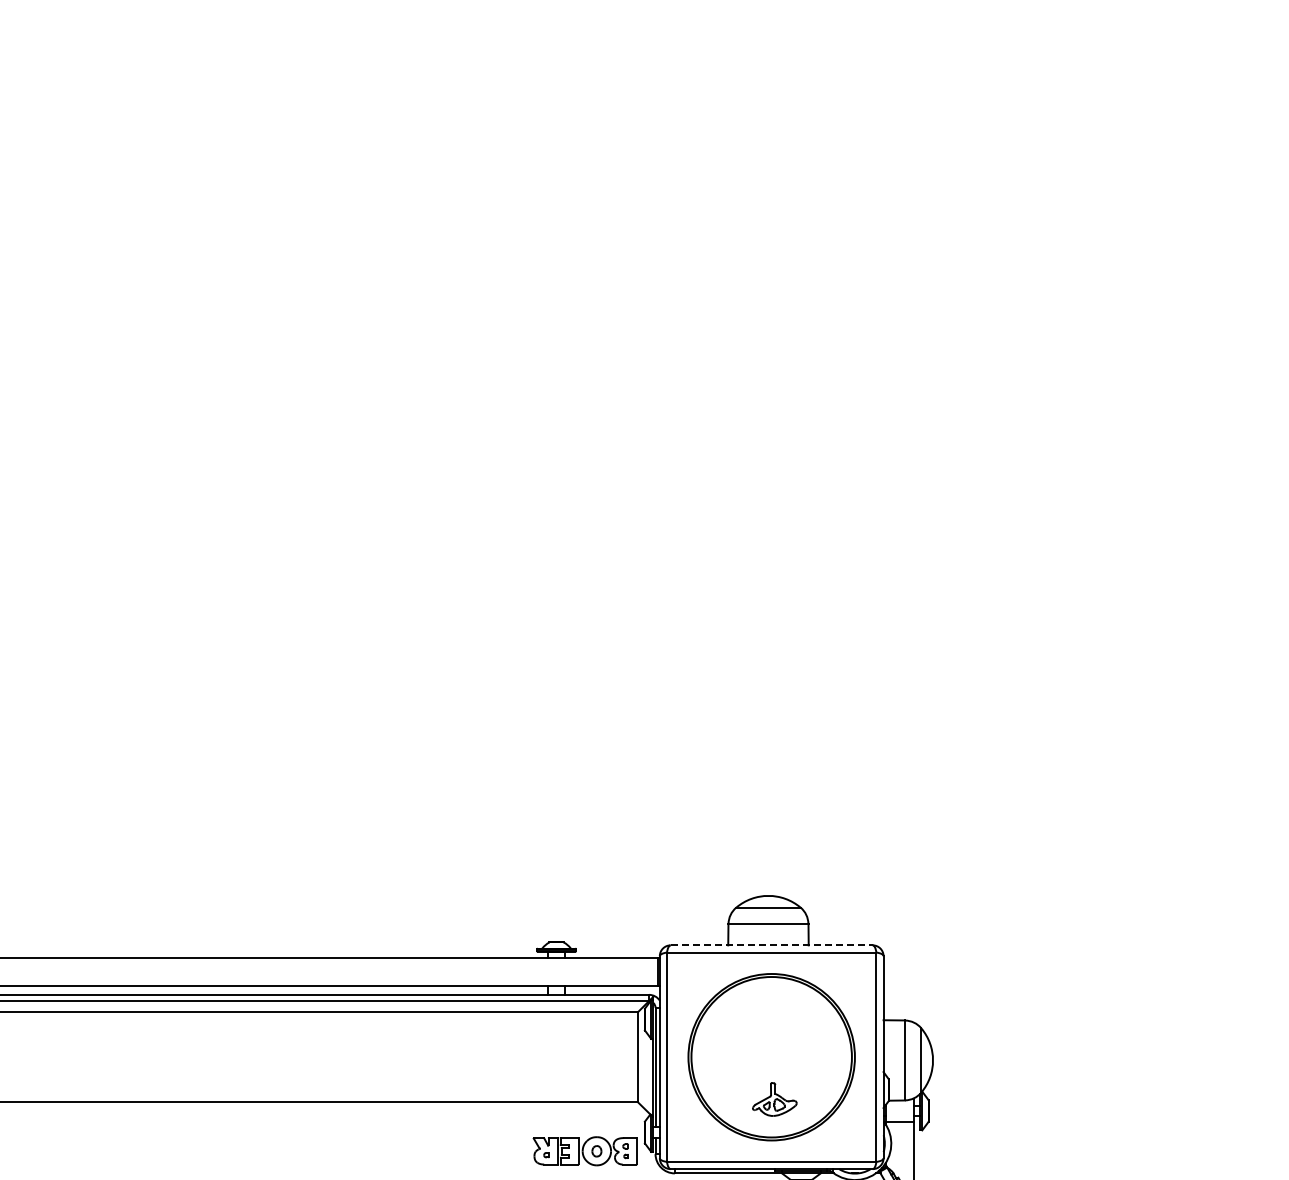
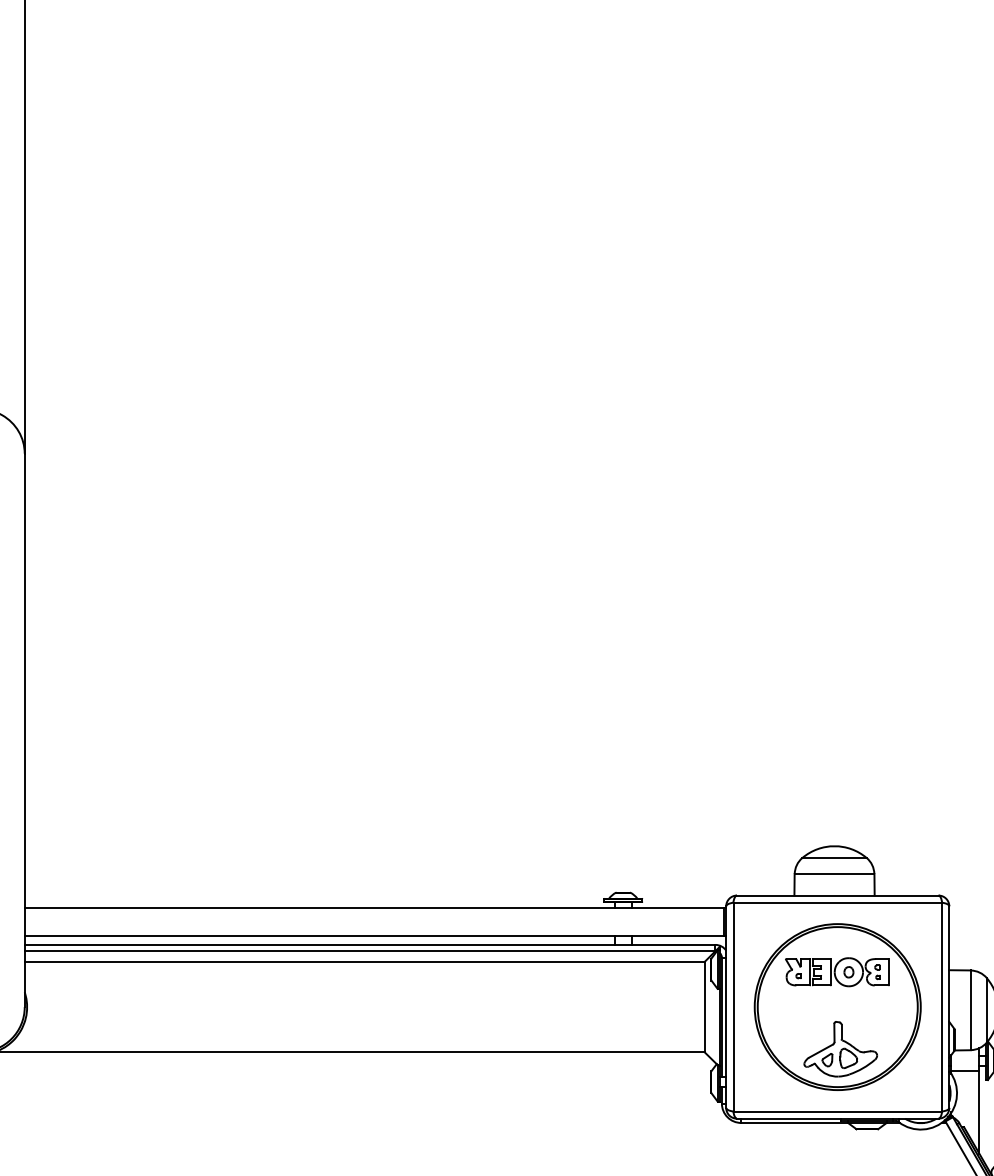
line: (772, 945) -> (838, 895), dashed -> solid
part: (774, 1099) -> (840, 1049), size x1.67
part: (584, 1151) -> (836, 972), moved

